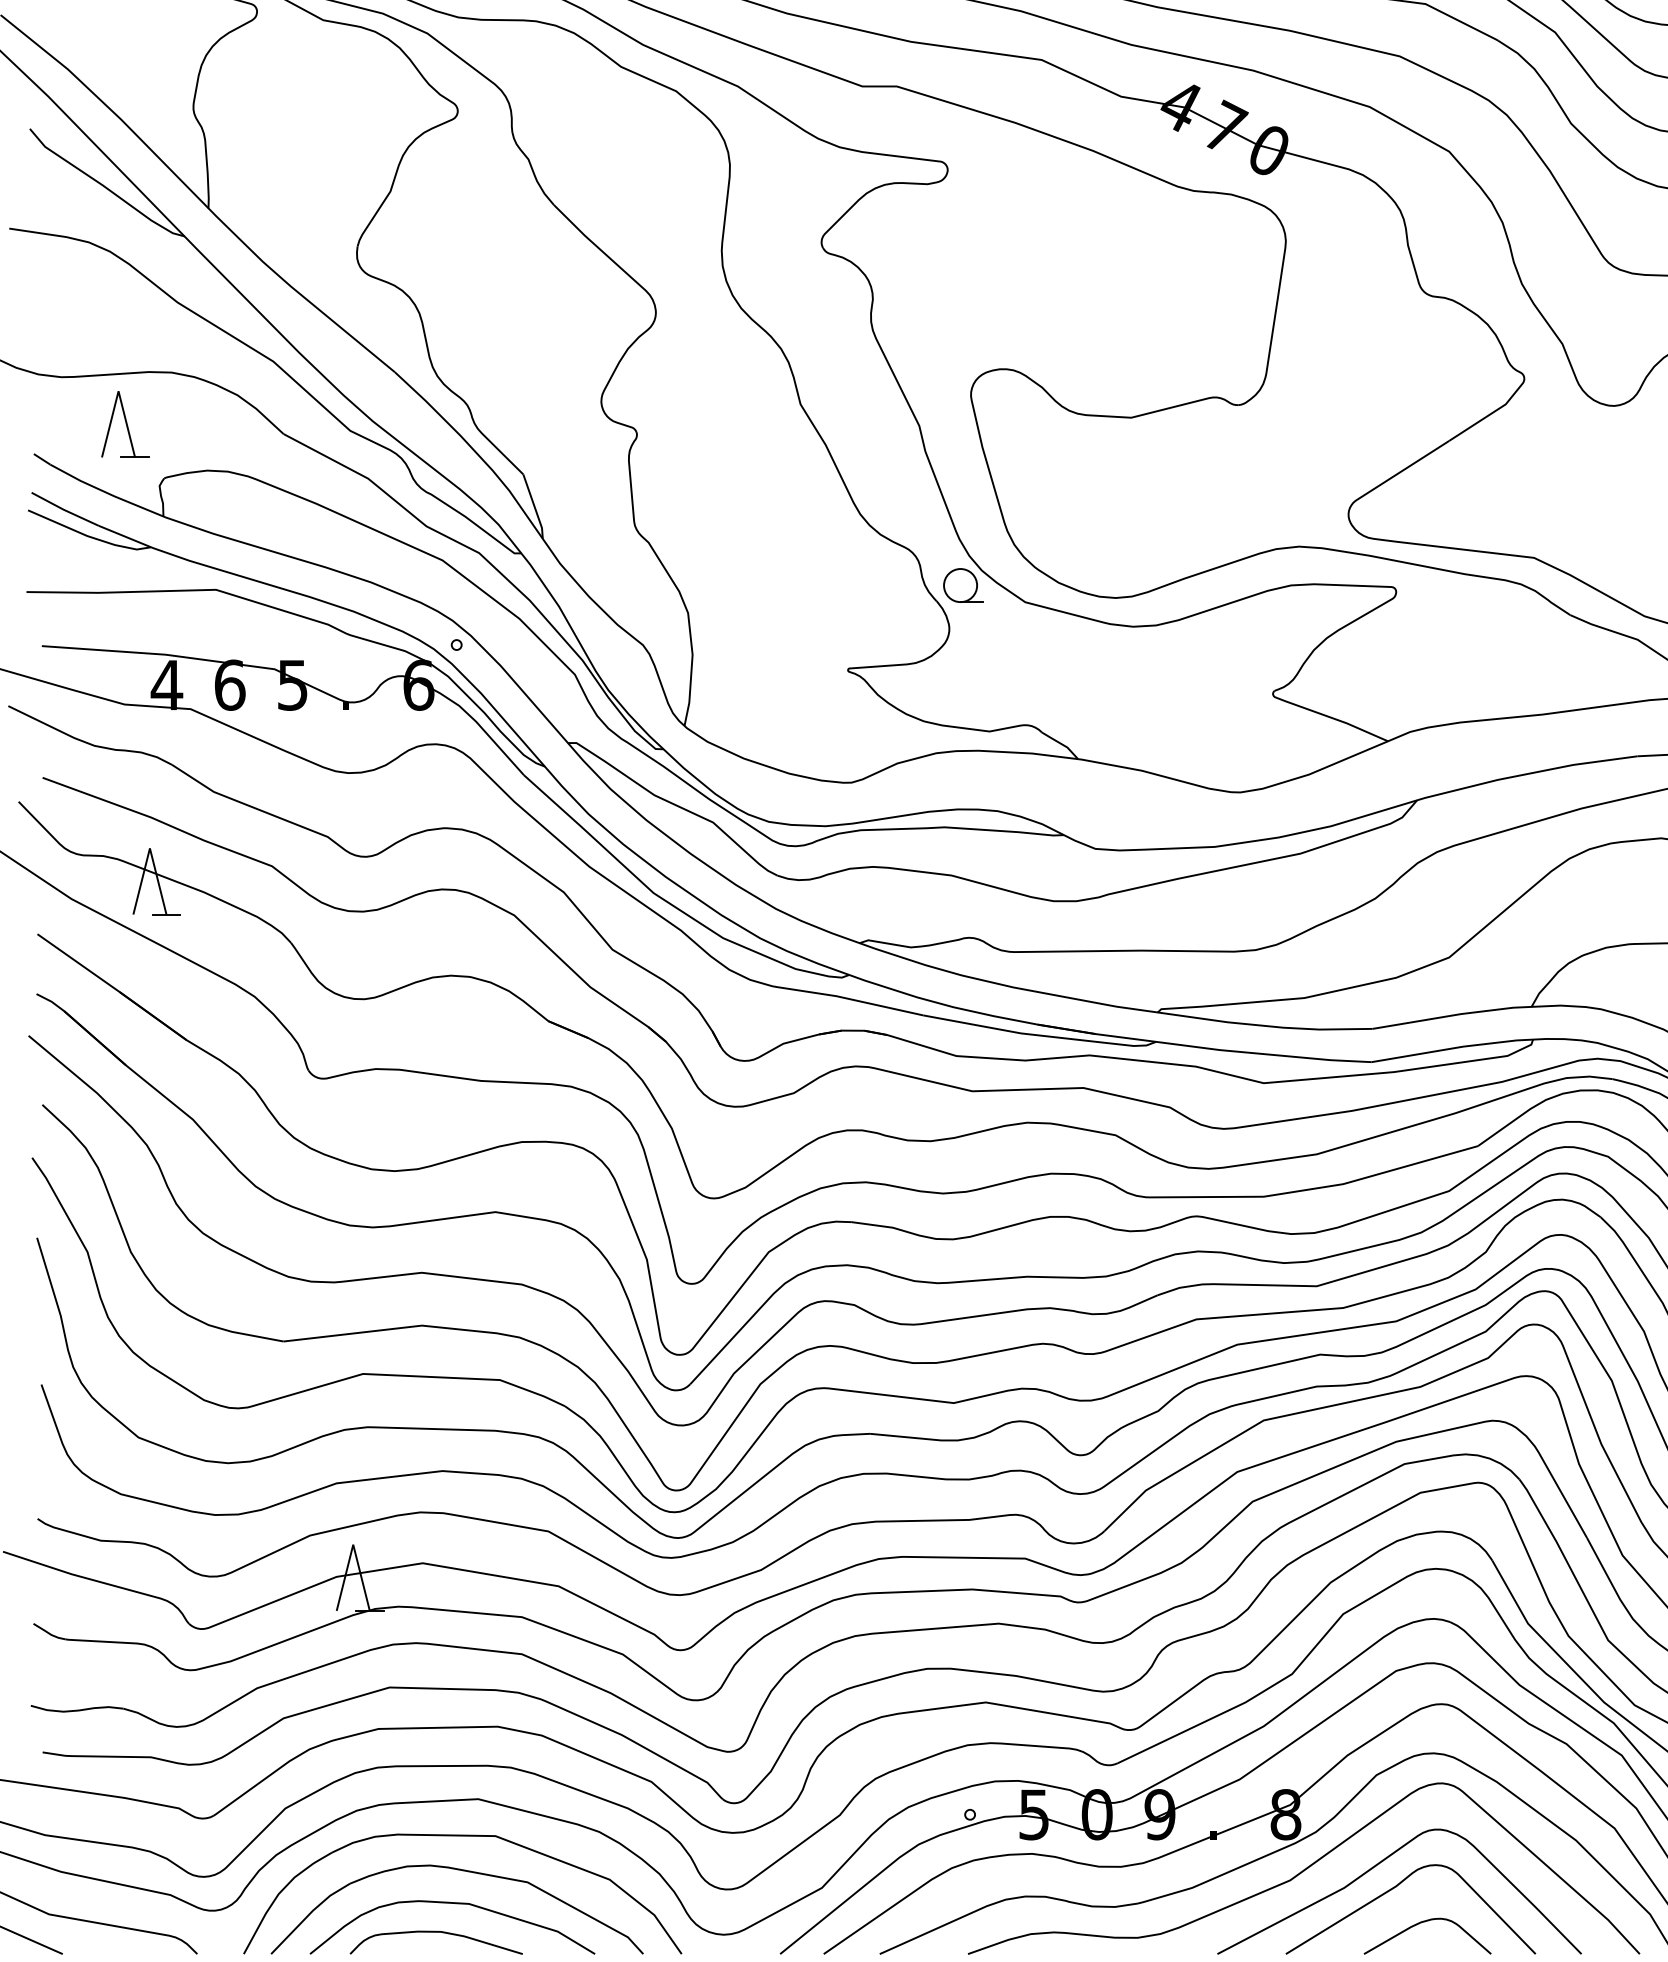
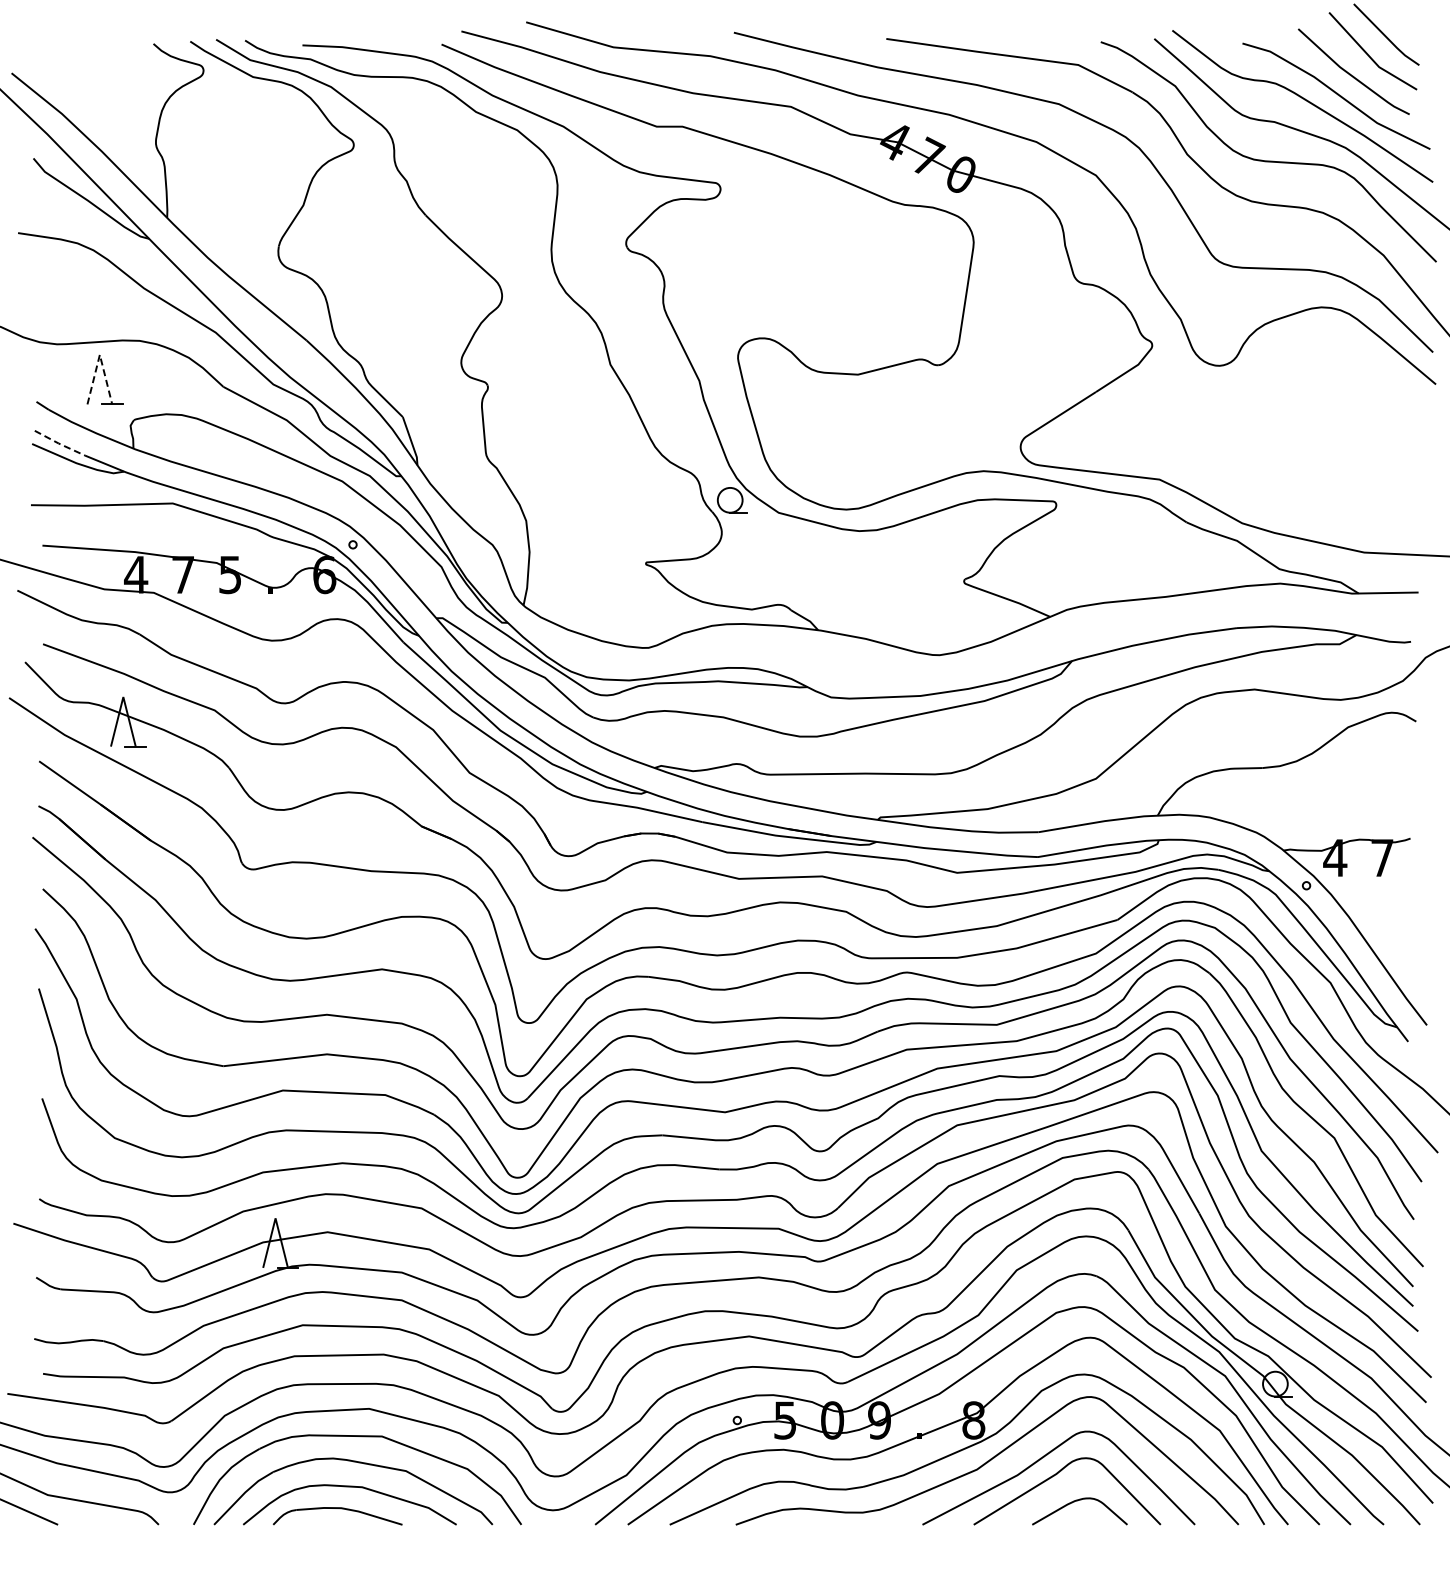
line: (118, 390) -> (99, 354), solid -> dashed
line: (64, 509) -> (59, 443), solid -> dashed
text: (230, 684) -> (183, 574), 6 -> 7

